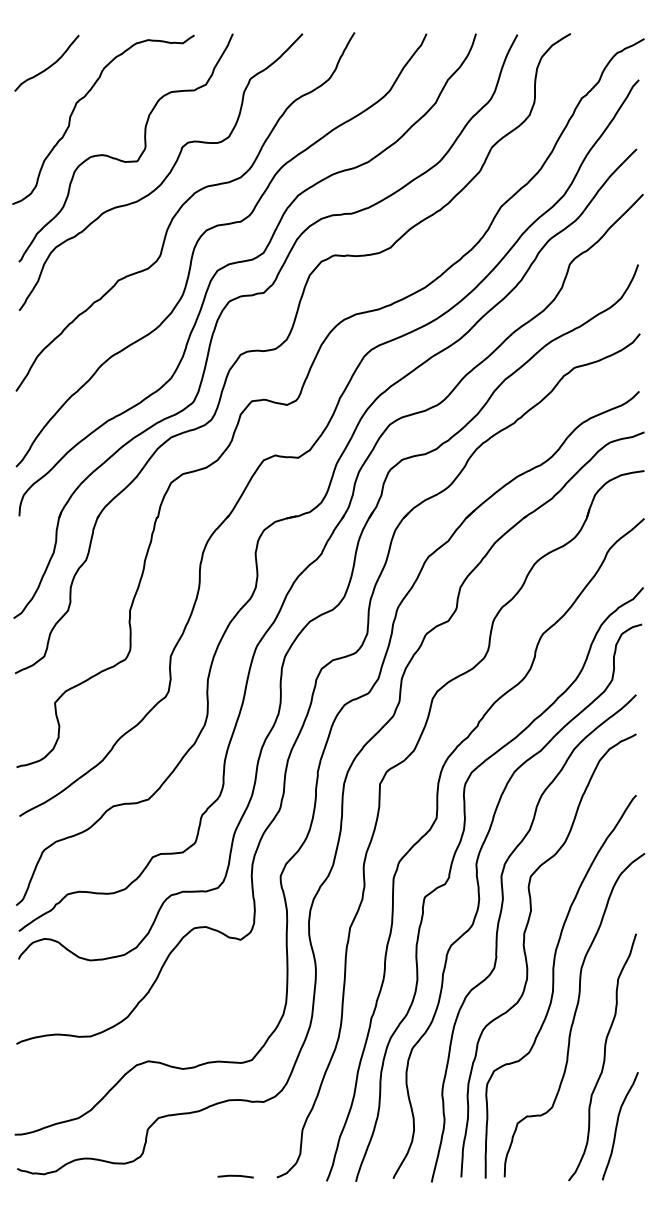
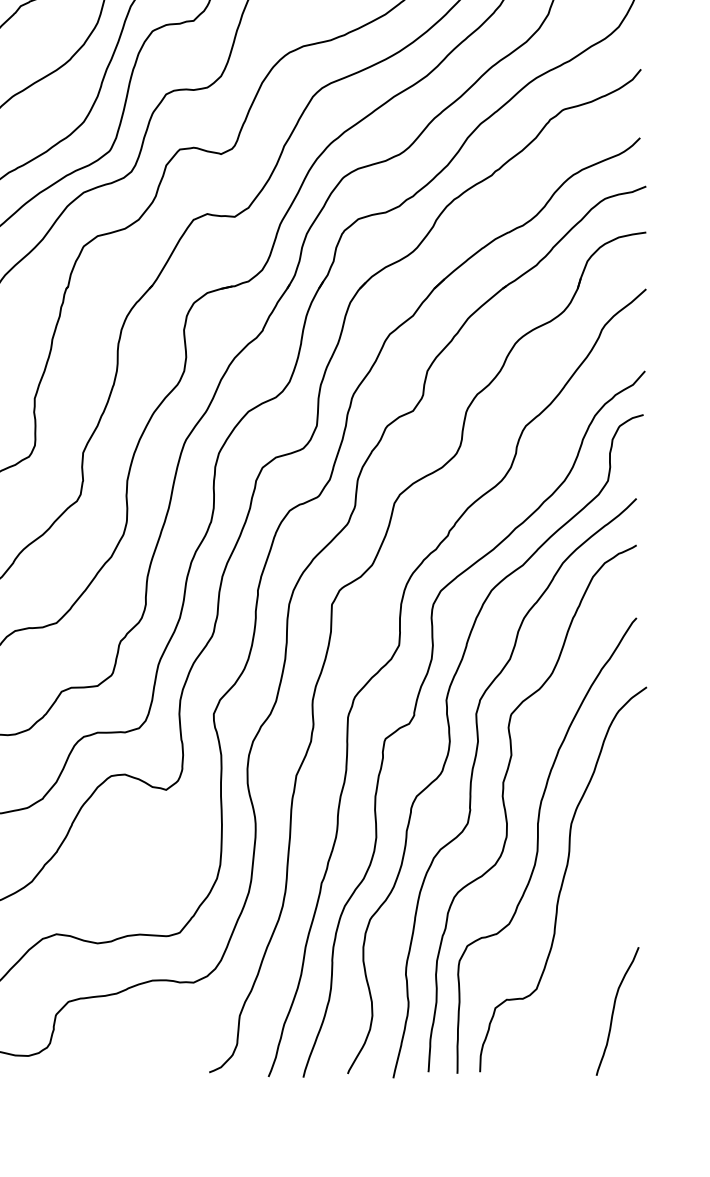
curve: (603, 1057) -> (597, 929), removed
line: (235, 1176) -> (160, 1071), removed

